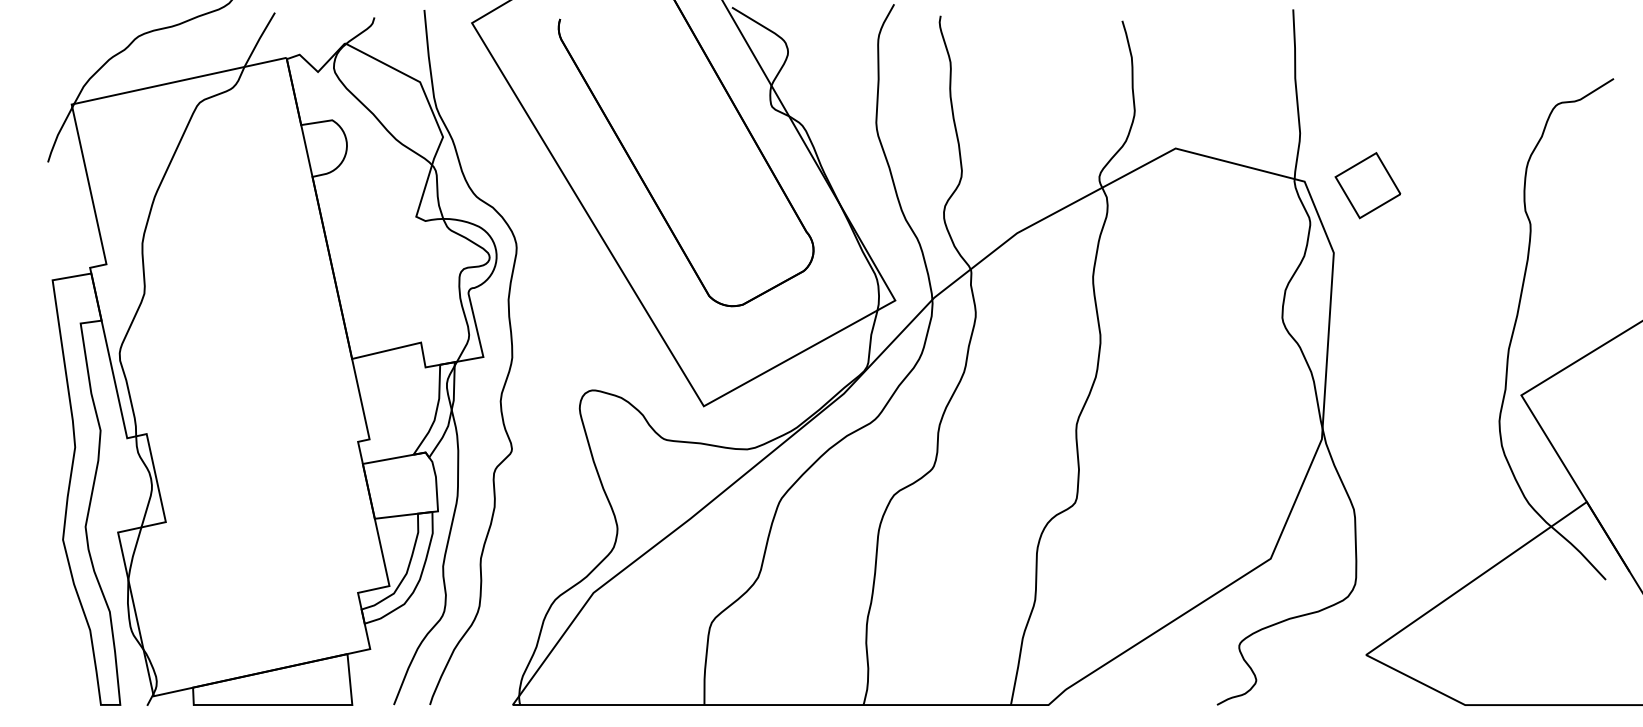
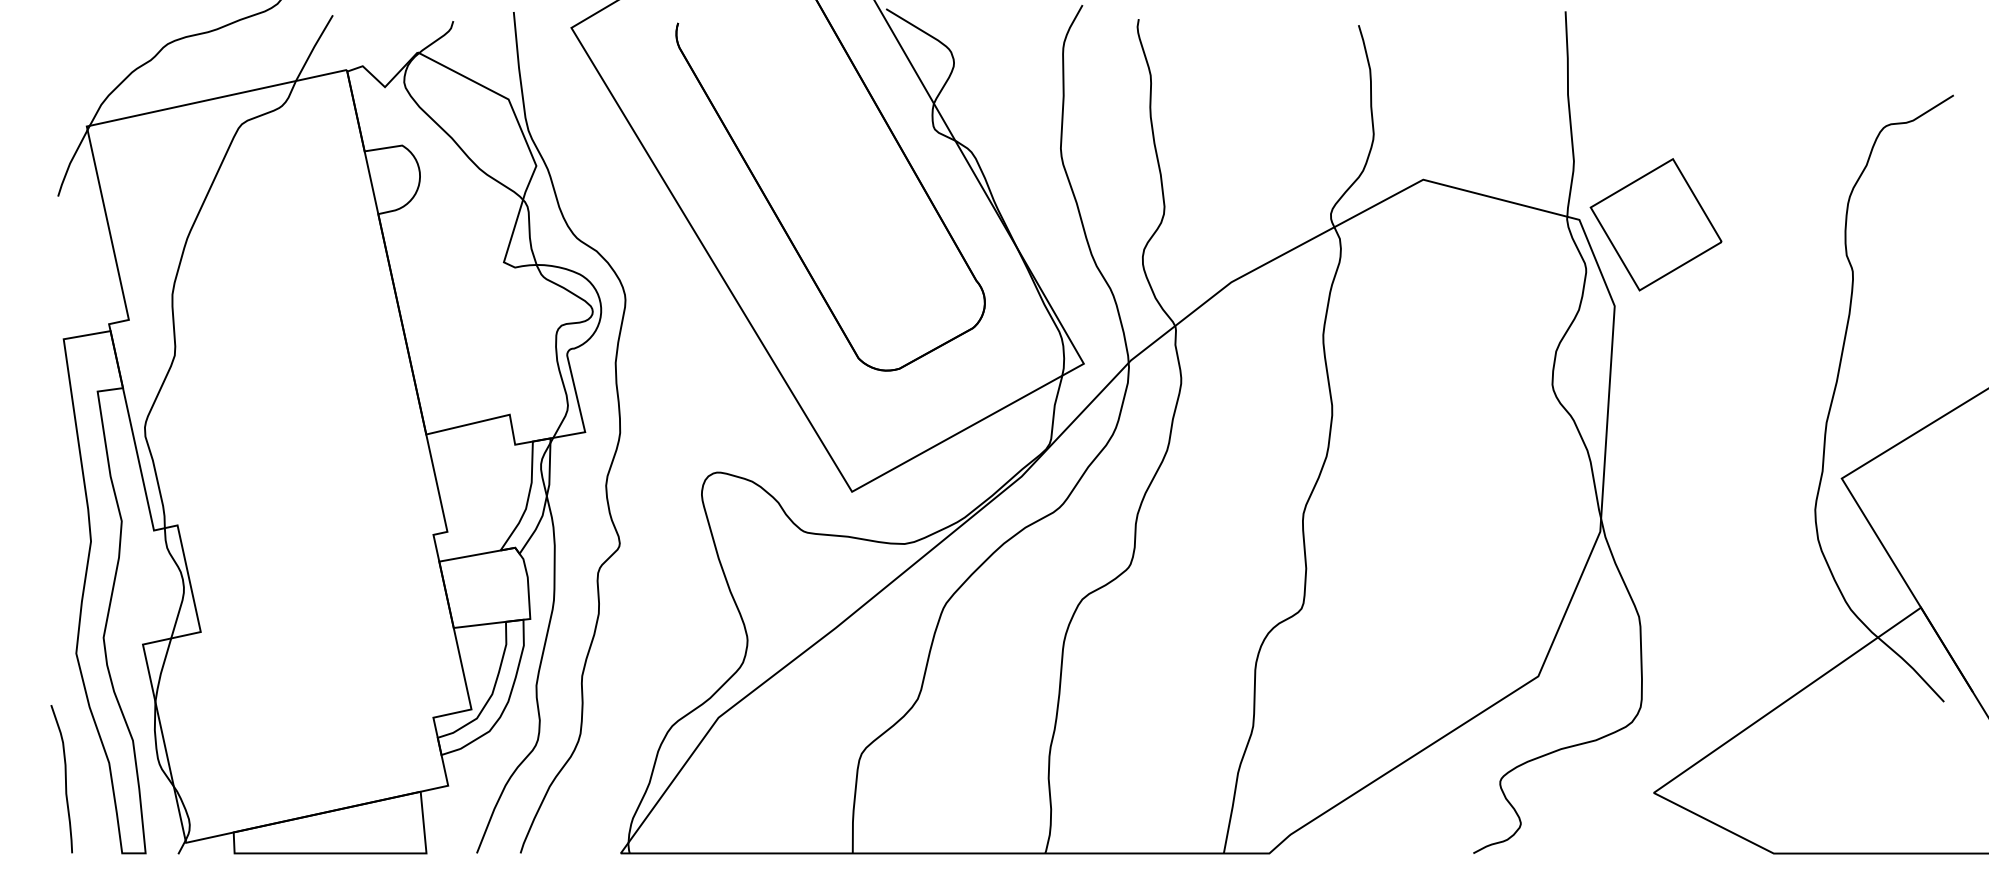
part: (1367, 185) -> (1655, 224), size x1.67
curve: (53, 643) -> (64, 778), added

